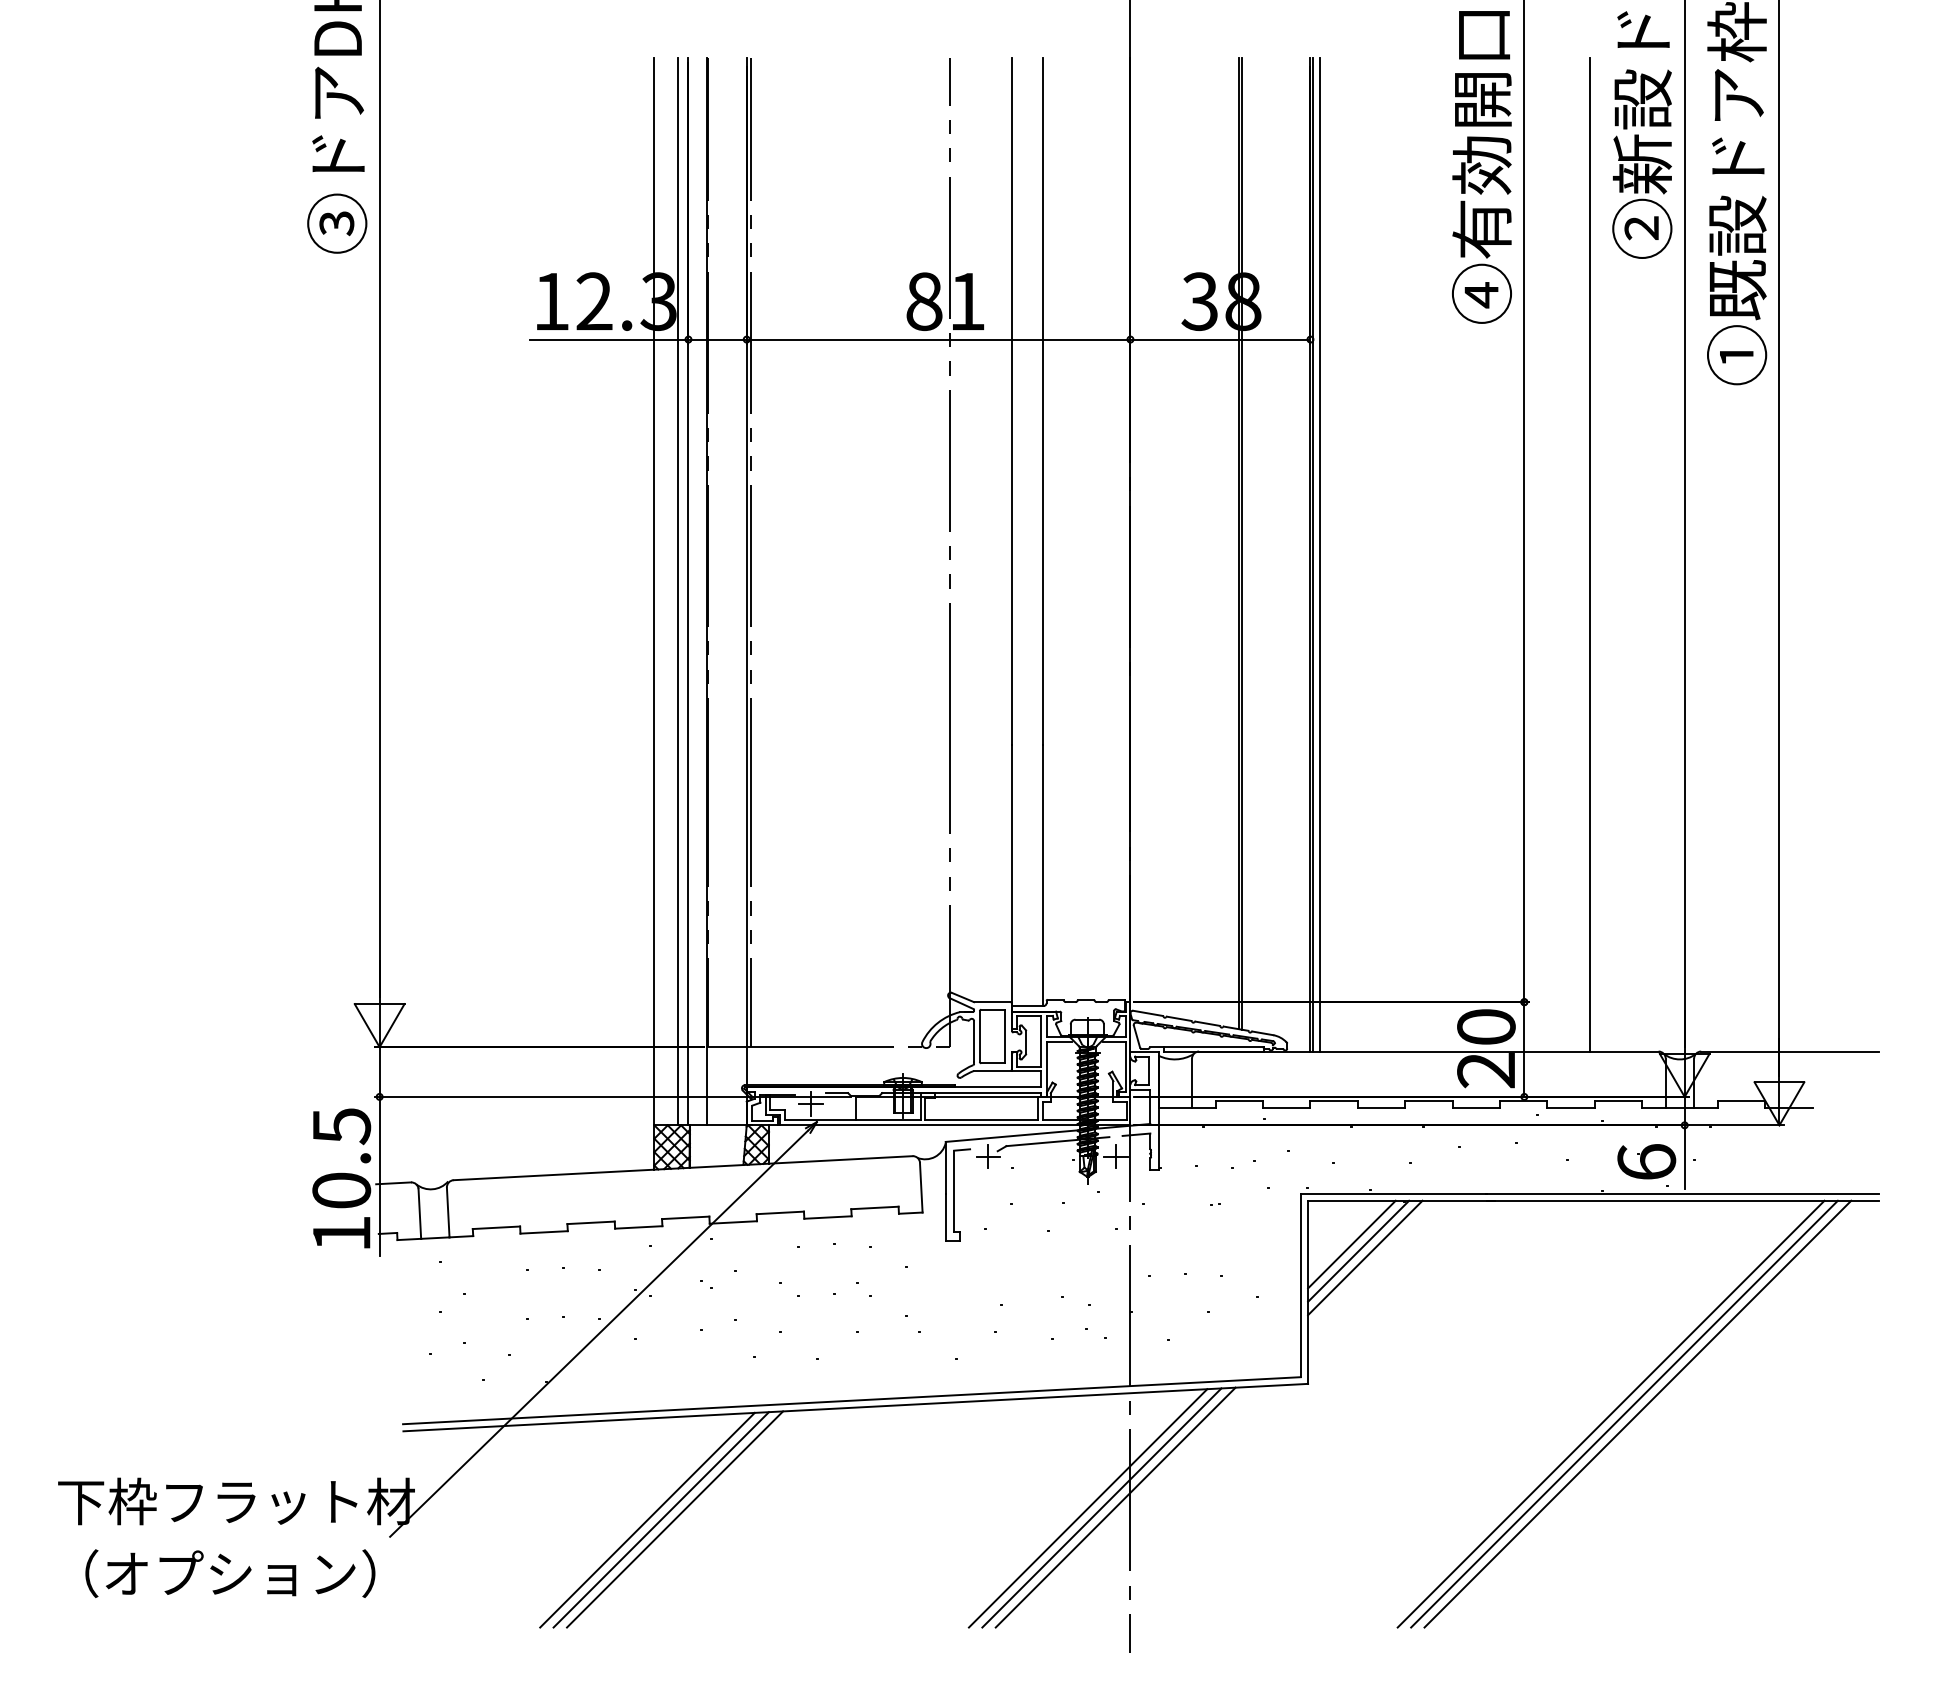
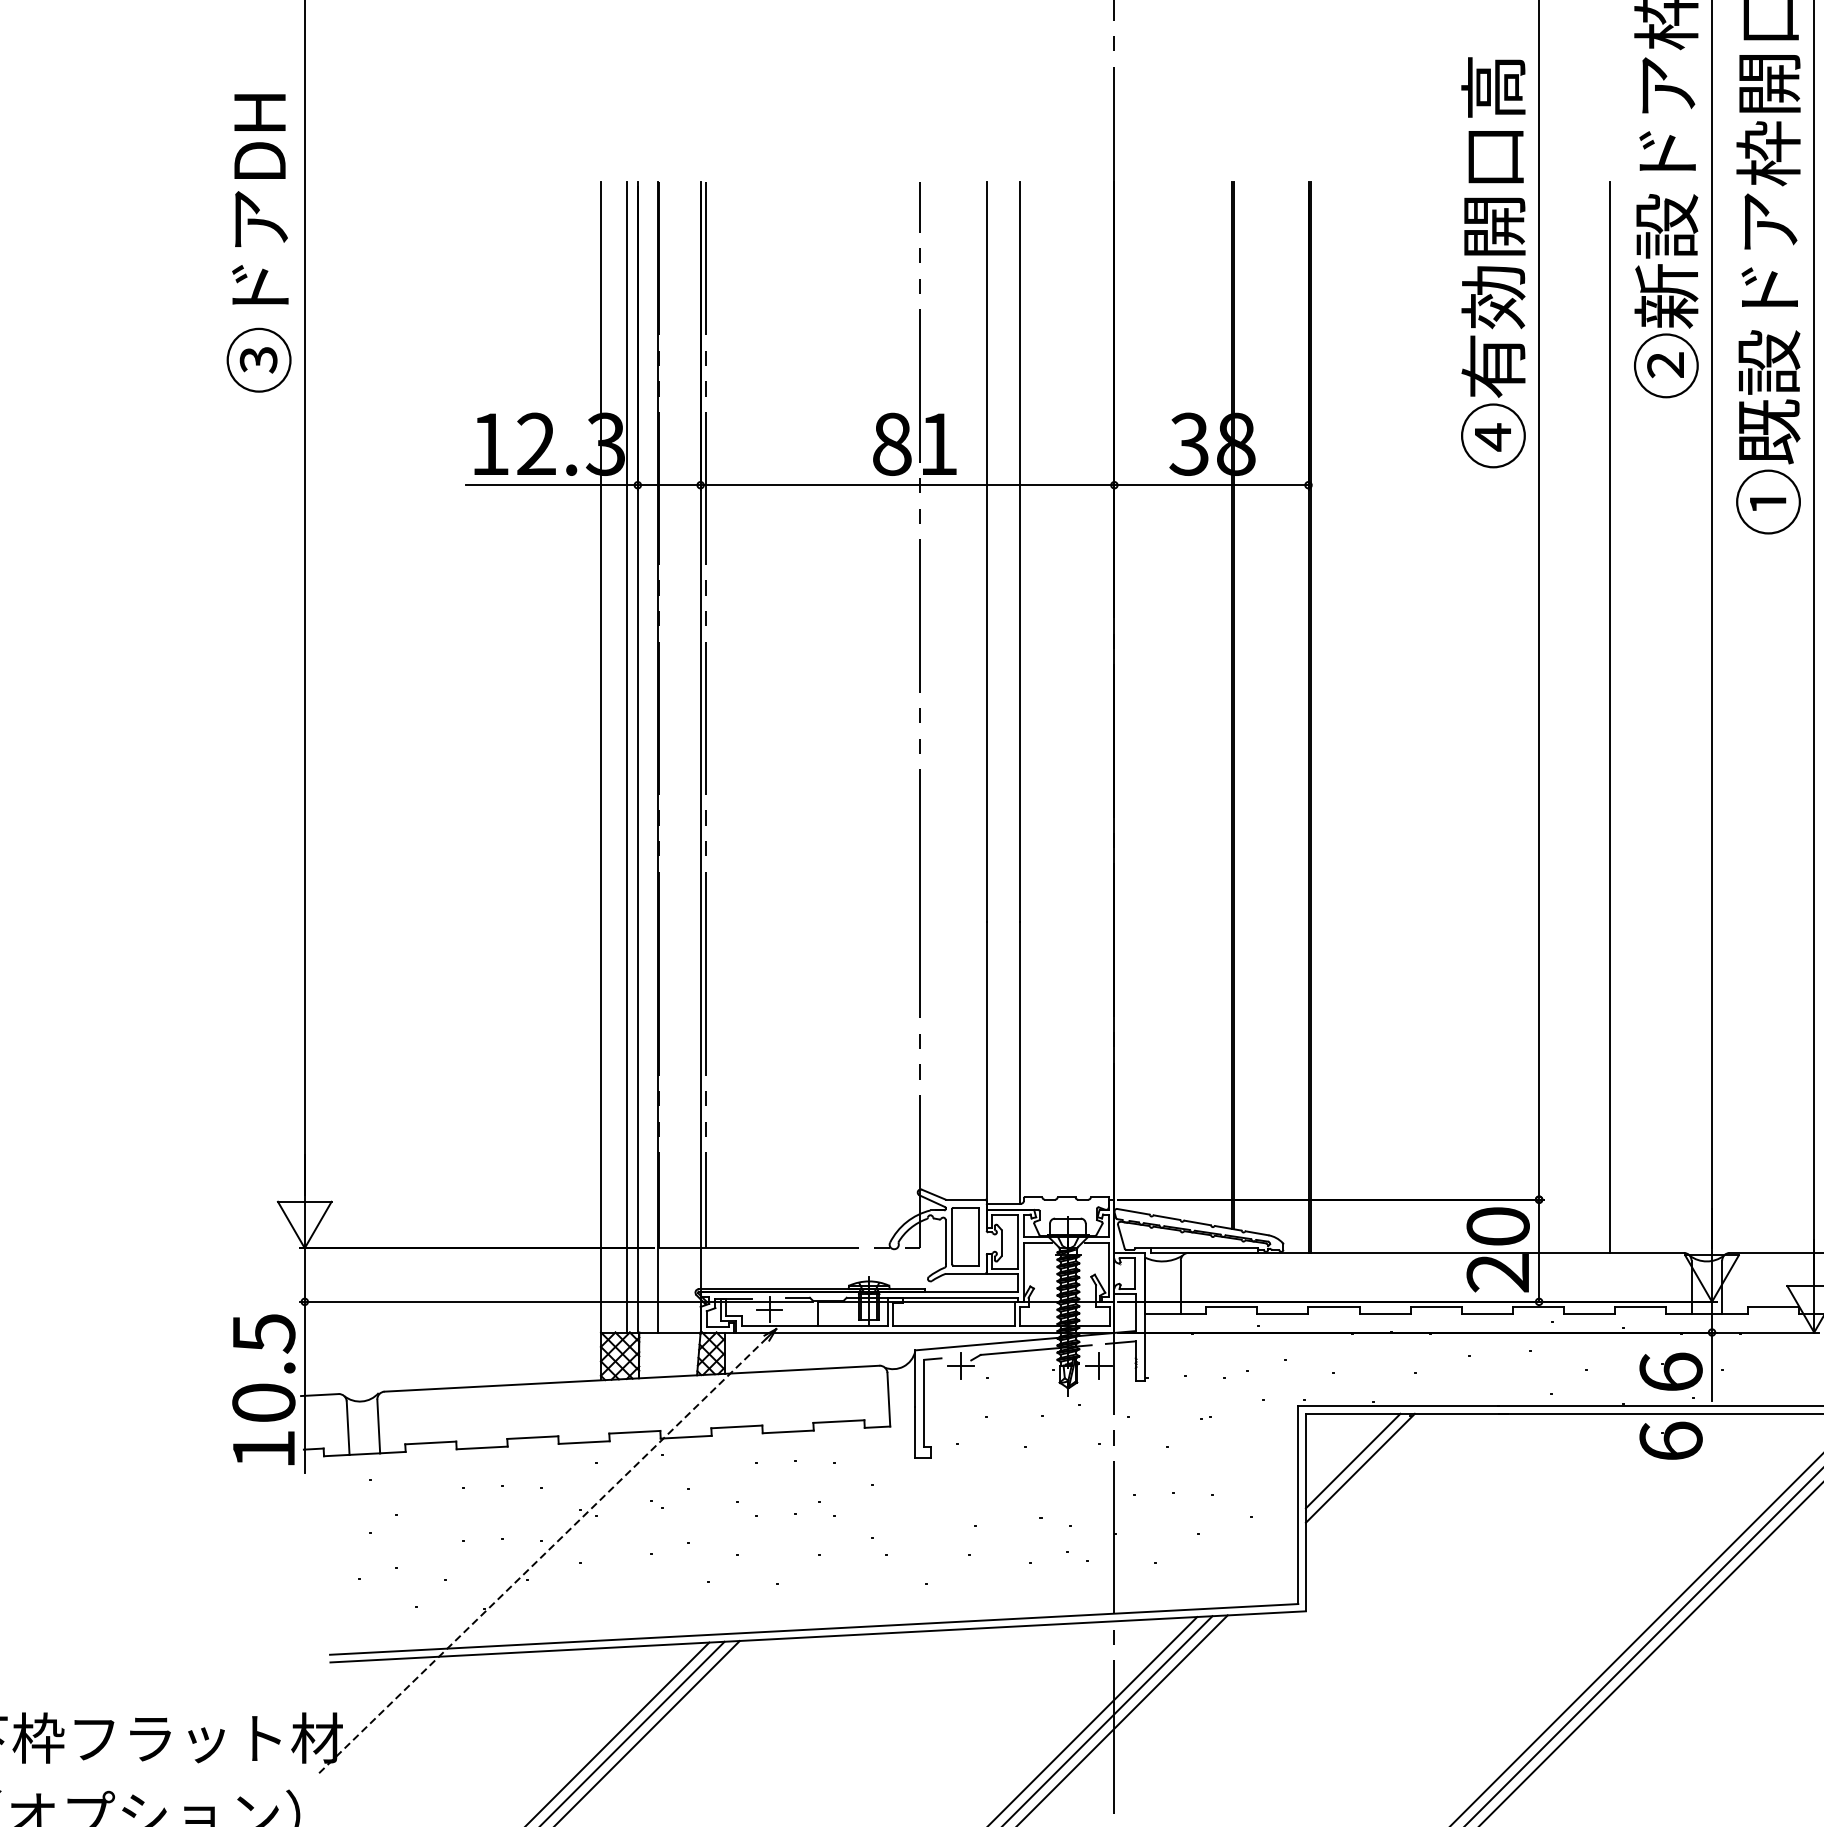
line: (1319, 554) -> (1318, 716), removed
part: (1646, 1225) -> (1670, 1440), added
line: (1365, 1257) -> (1367, 1475), removed
line: (598, 1334) -> (540, 1558), solid -> dashed

